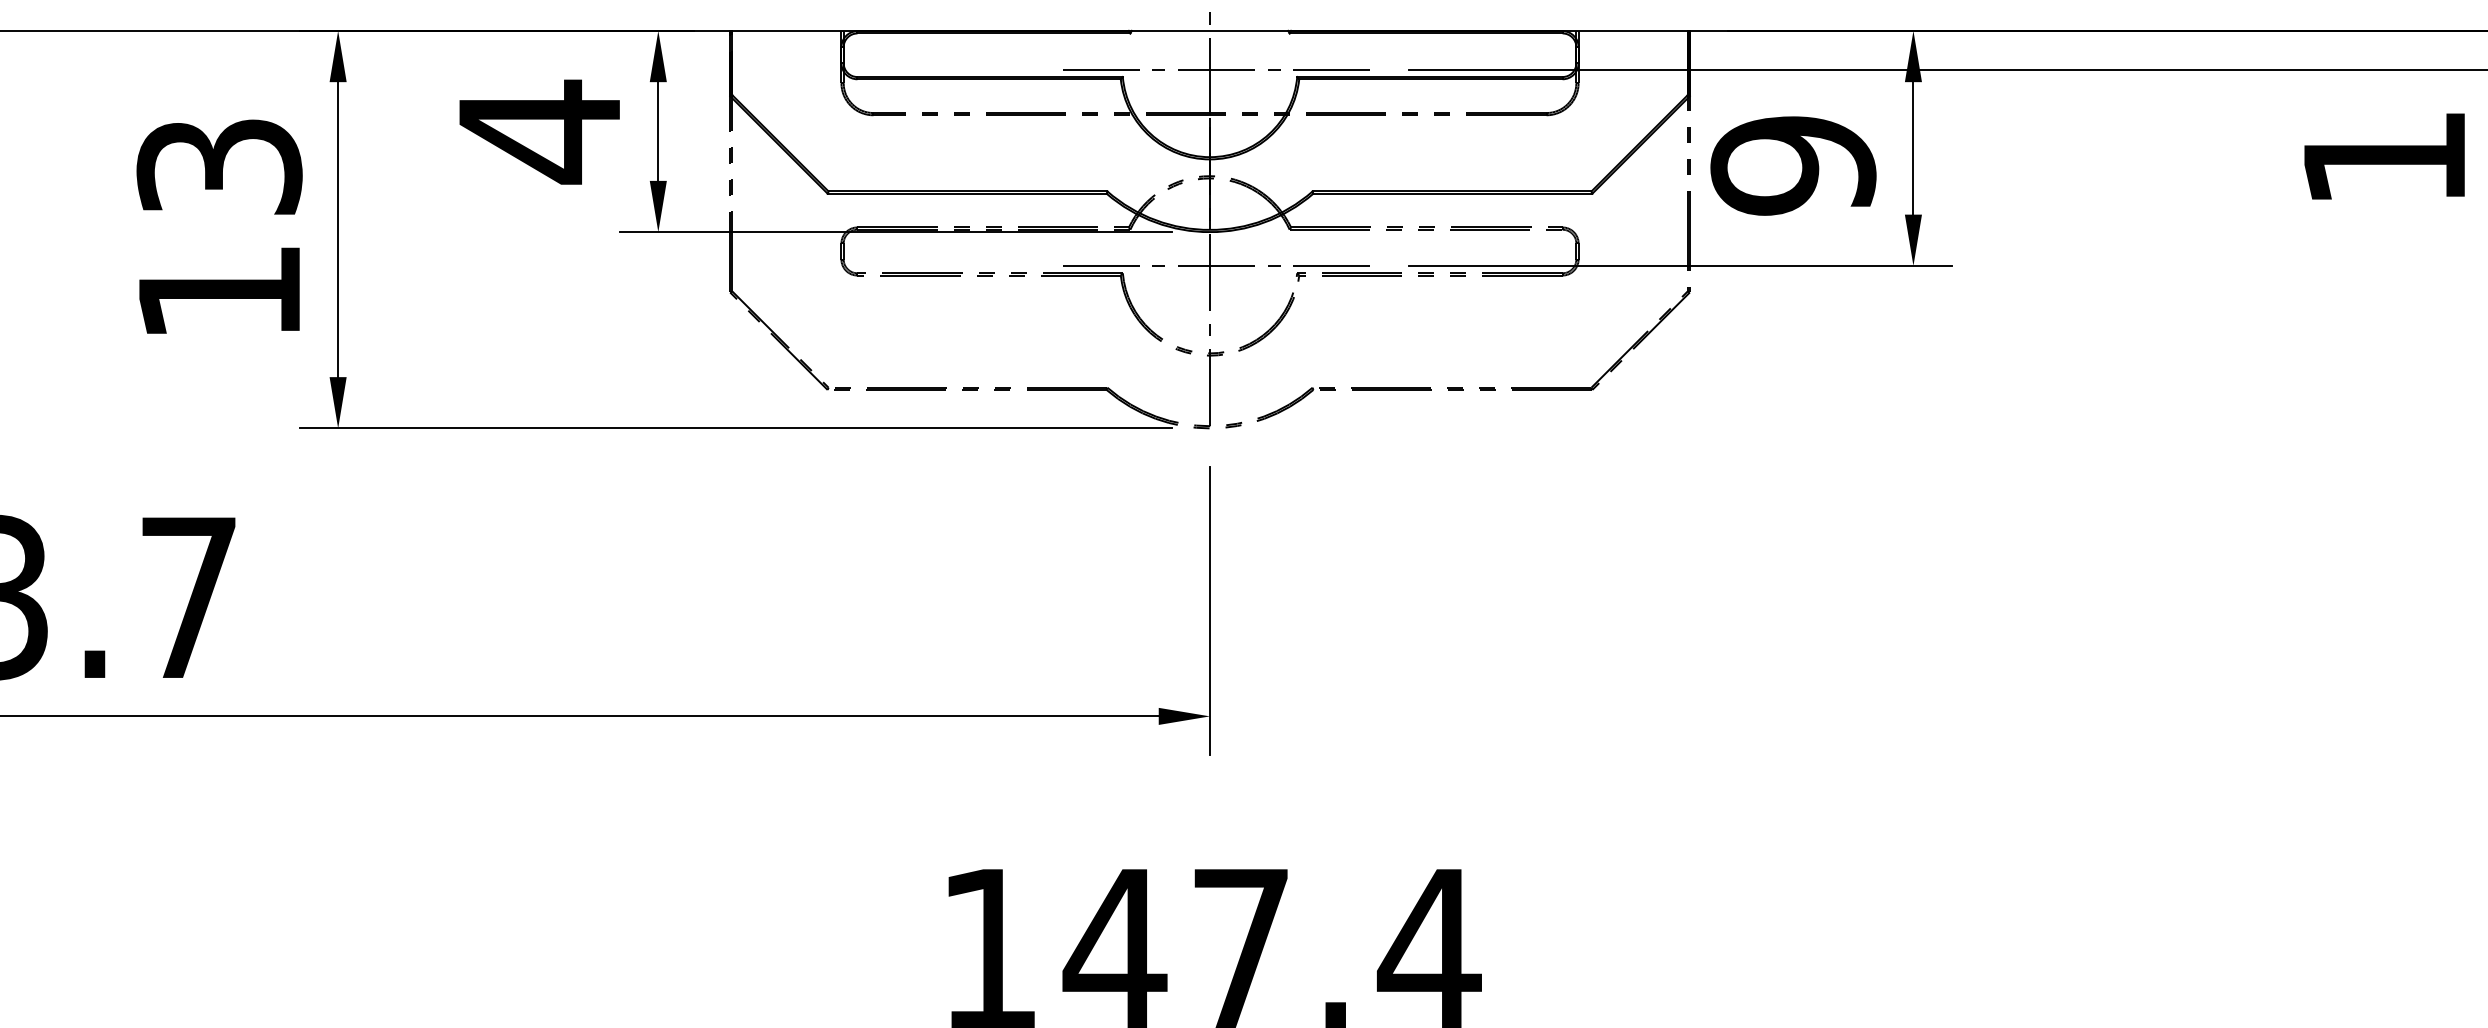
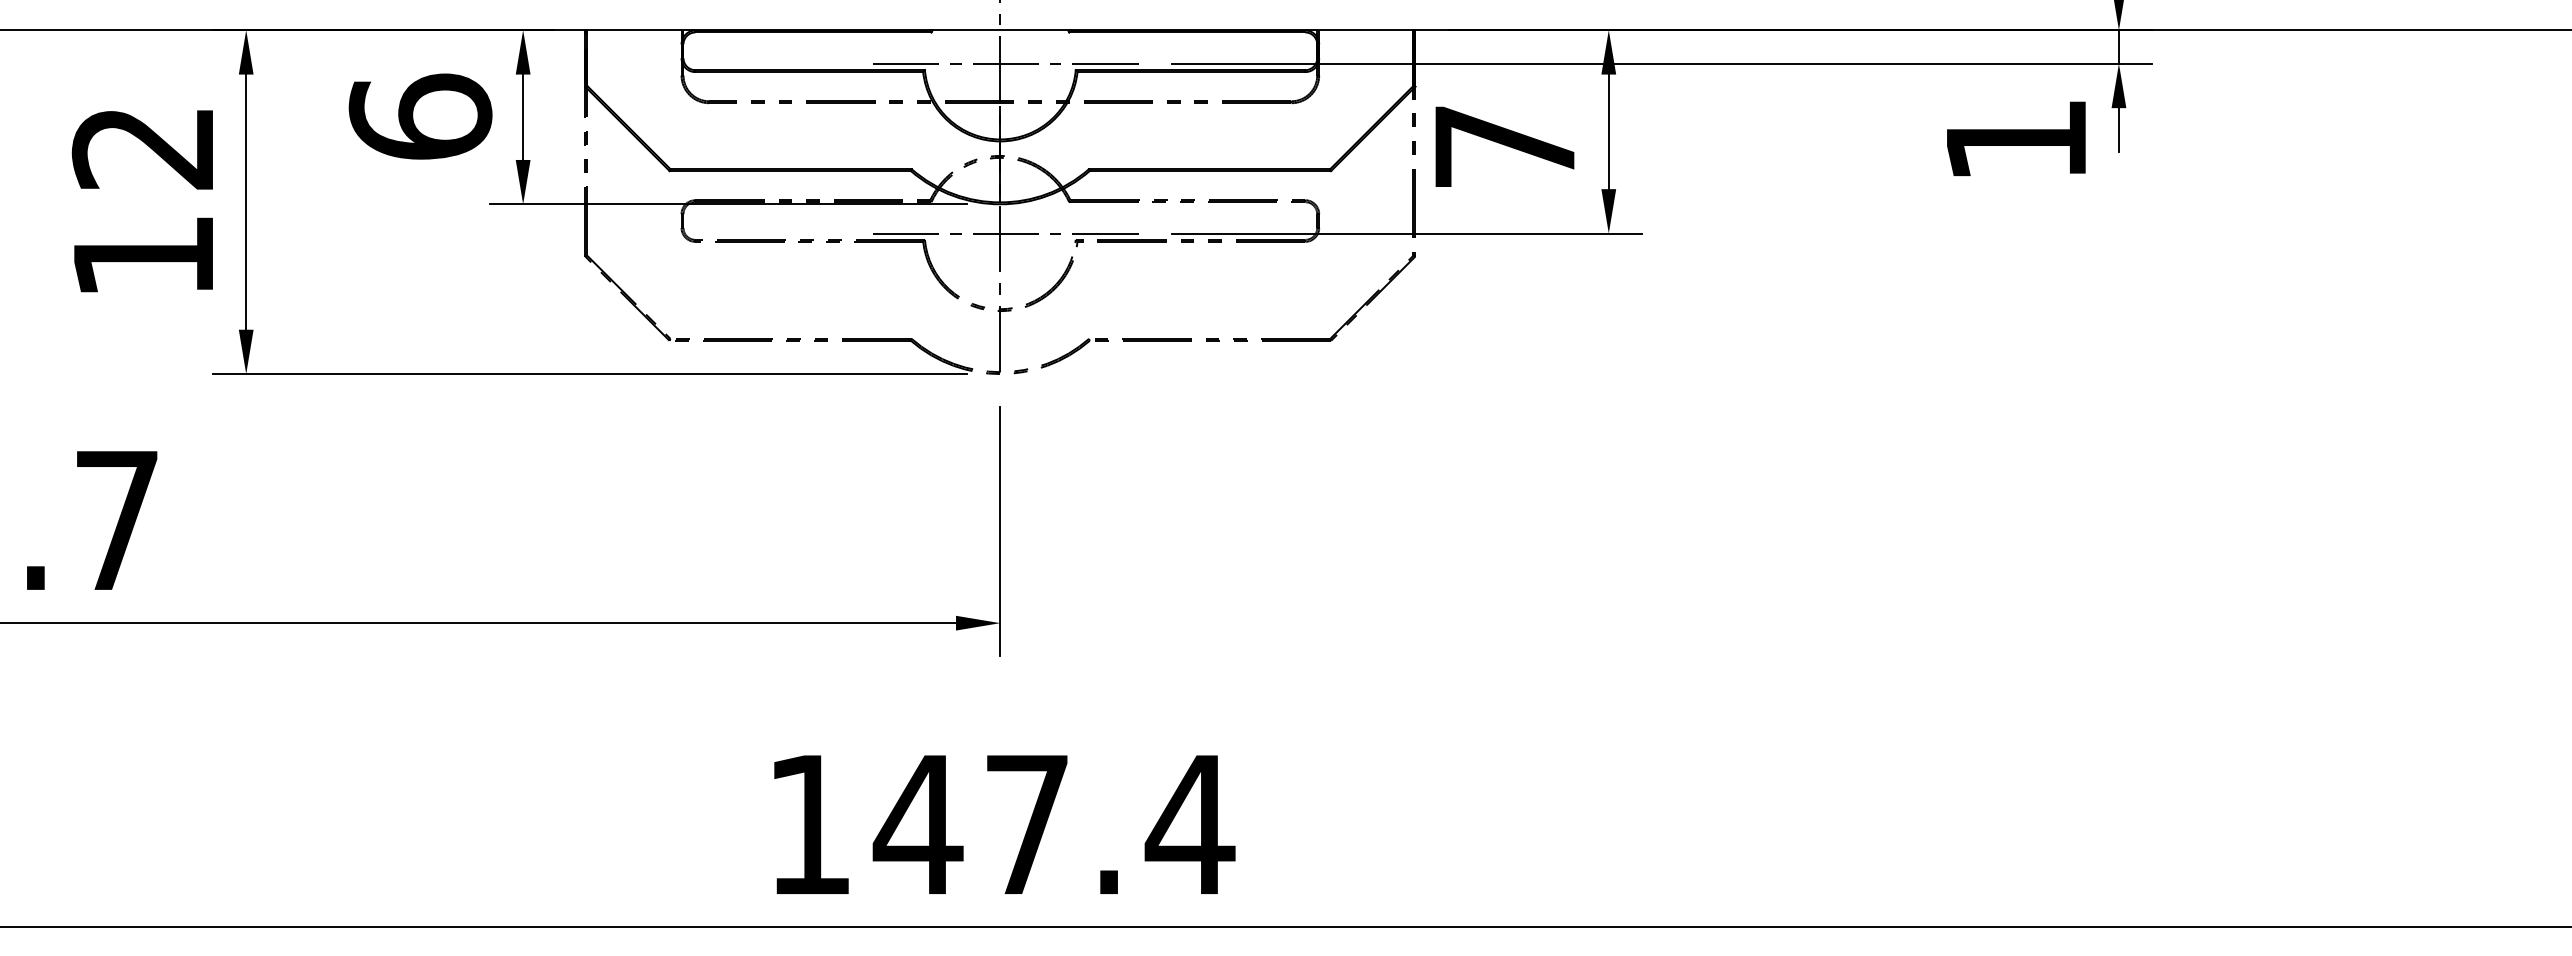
text: (539, 131) -> (420, 117), 4 -> 6
text: (1792, 166) -> (1504, 147), 9 -> 7
text: (219, 167) -> (143, 148), 13 -> 12

